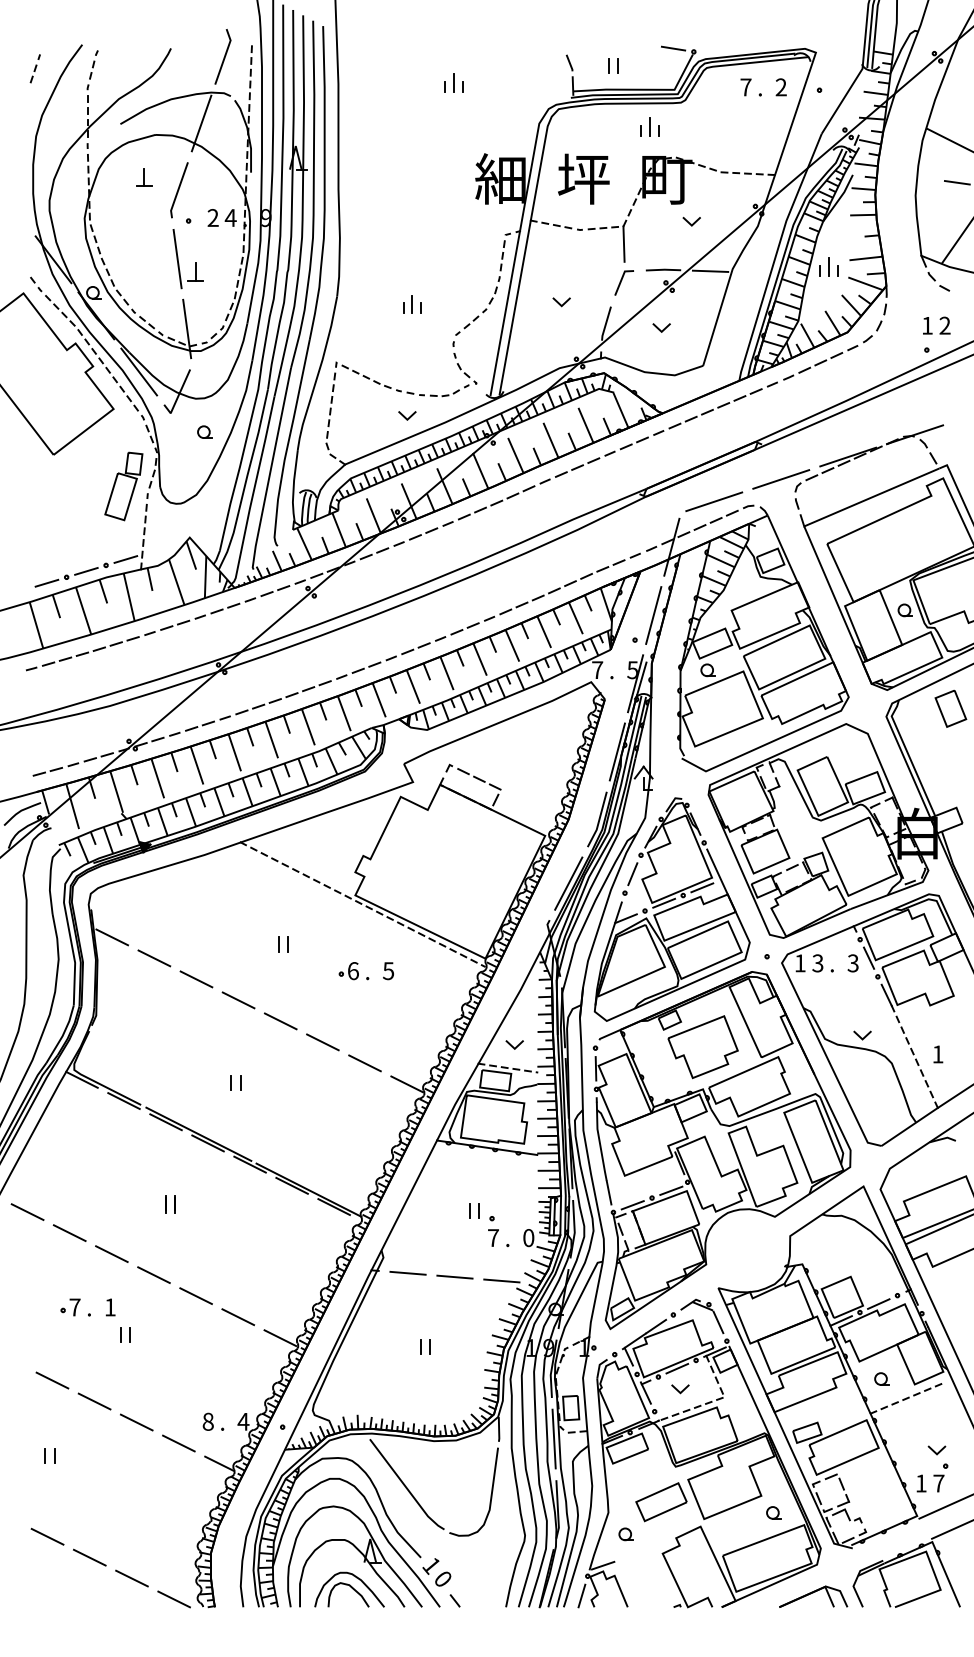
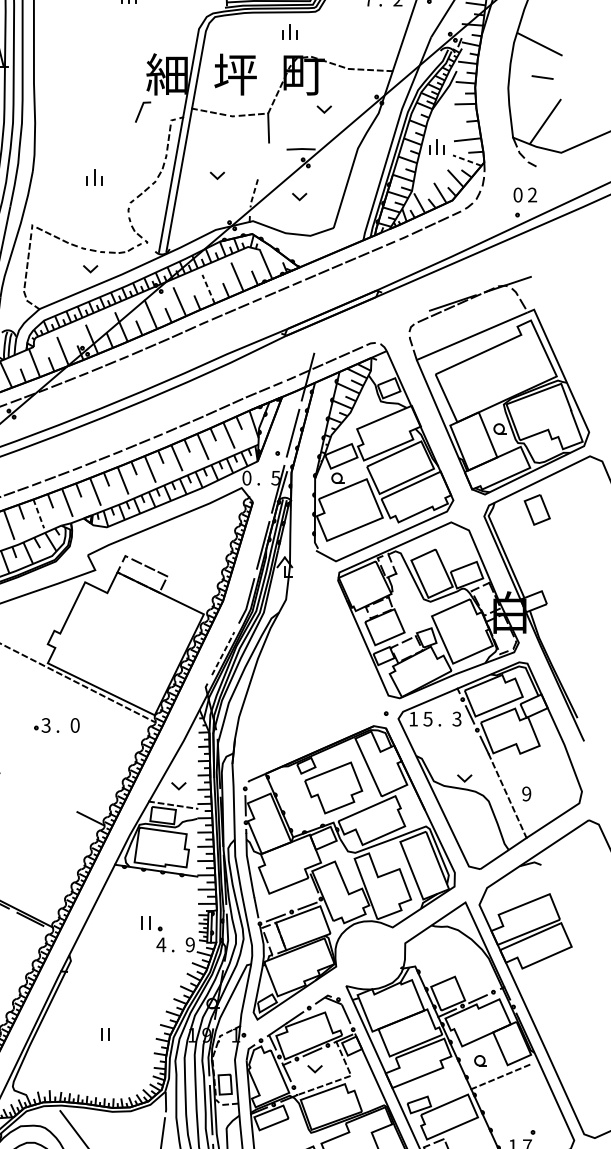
line: (710, 270) -> (339, 149), removed
line: (621, 282) -> (140, 111), moved
line: (865, 283) -> (467, 160), solid -> dashed
line: (605, 324) -> (253, 194), solid -> dashed
text: (927, 325) -> (518, 194), 1 -> 0
line: (550, 439) -> (208, 288), solid -> dashed
line: (781, 479) -> (398, 321), removed
line: (714, 501) -> (343, 339), removed
text: (597, 670) -> (246, 478), 7 -> 0
line: (344, 713) -> (38, 513), solid -> dashed
line: (568, 883) -> (223, 653), solid -> dashed
part: (671, 909) -> (307, 674), removed
text: (818, 962) -> (428, 718), 3 -> 5
text: (352, 971) -> (45, 725), 6 -> 3
text: (388, 971) -> (75, 725), 5 -> 0
line: (322, 1042) -> (20, 784), removed
text: (937, 1054) -> (526, 794), 1 -> 9
line: (364, 1063) -> (55, 801), removed
text: (493, 1237) -> (161, 944), 7 -> 4
text: (528, 1238) -> (190, 945), 0 -> 9
line: (407, 1272) -> (90, 973), removed
line: (454, 1276) -> (129, 976), removed
line: (501, 1280) -> (167, 979), removed
line: (935, 1451) -> (524, 1120), removed

